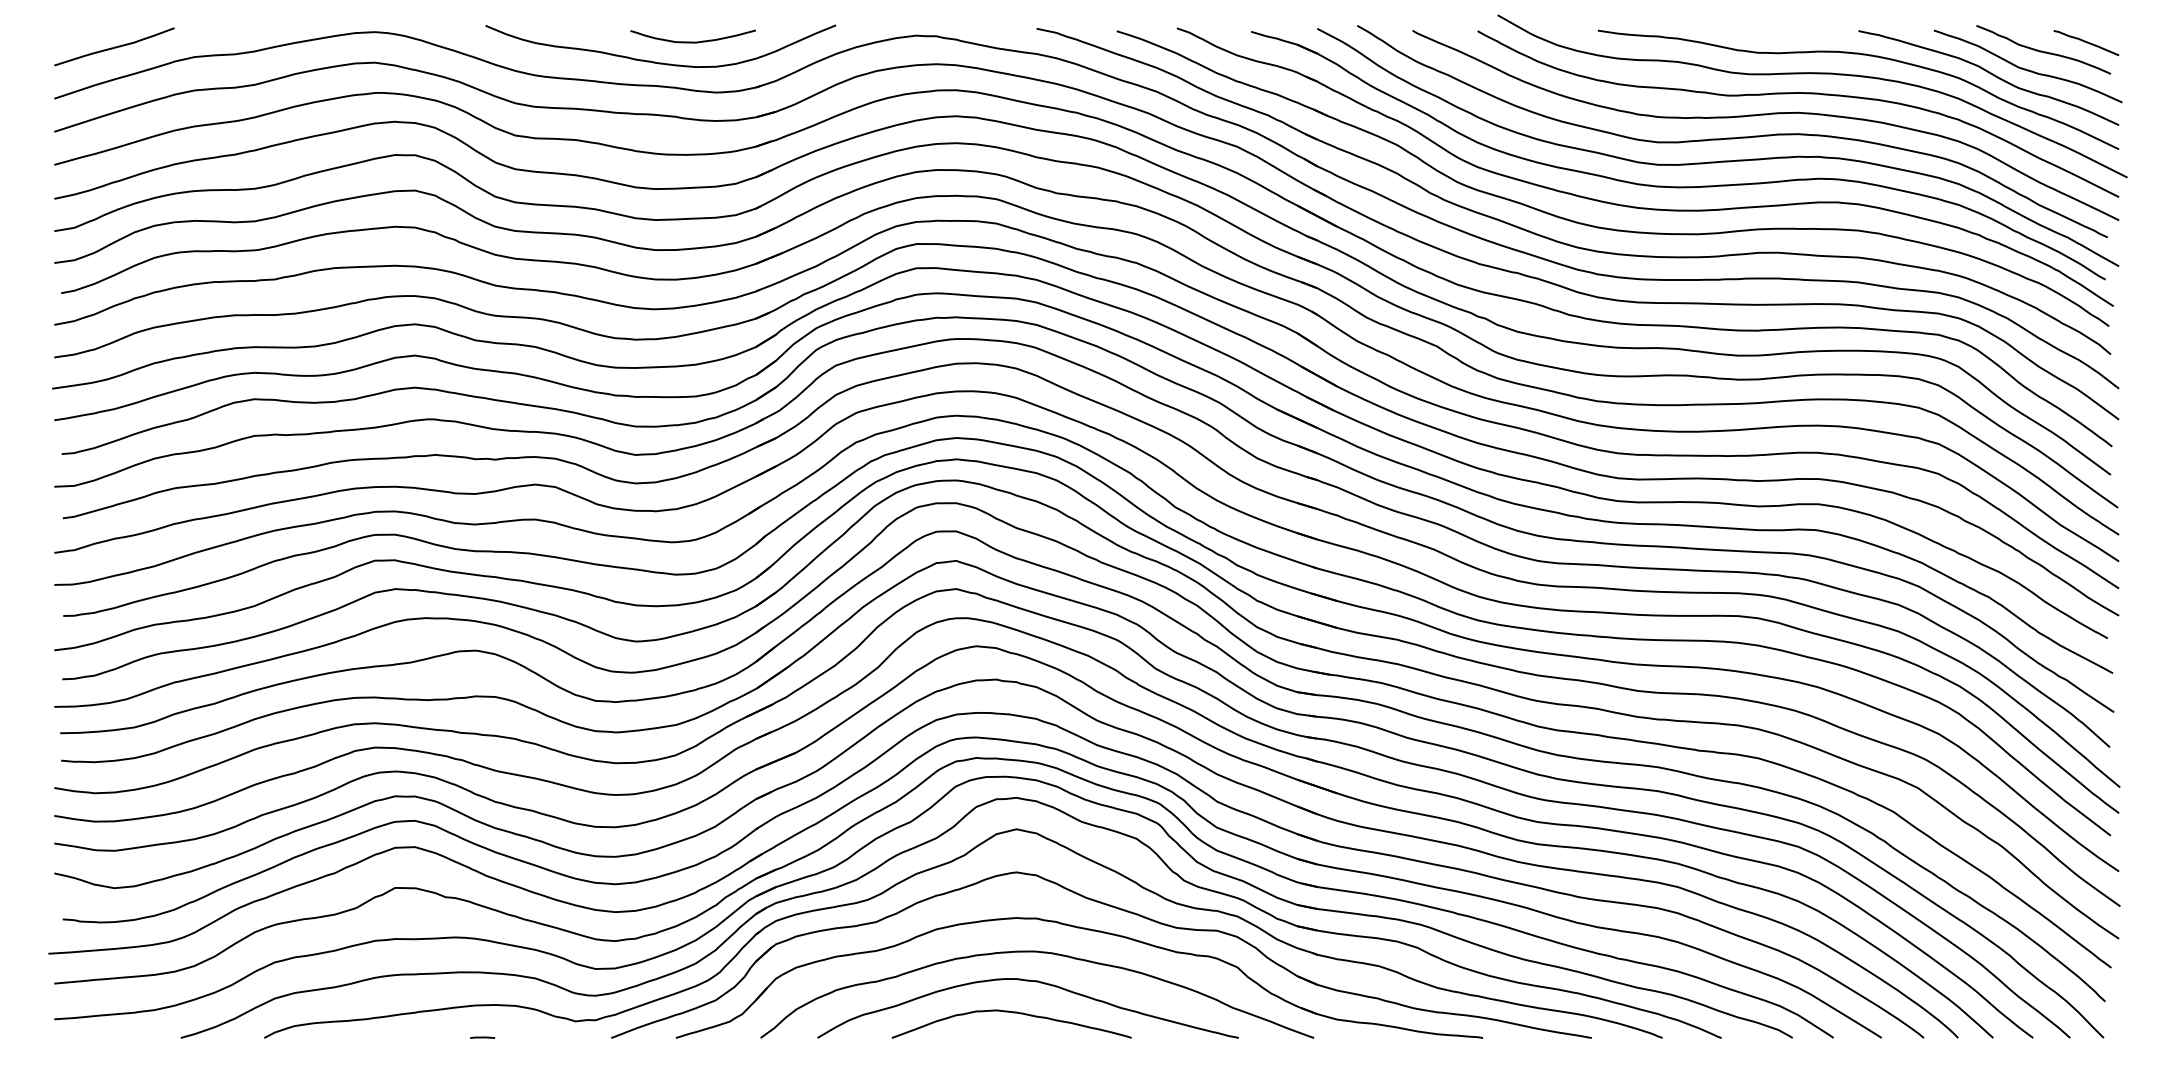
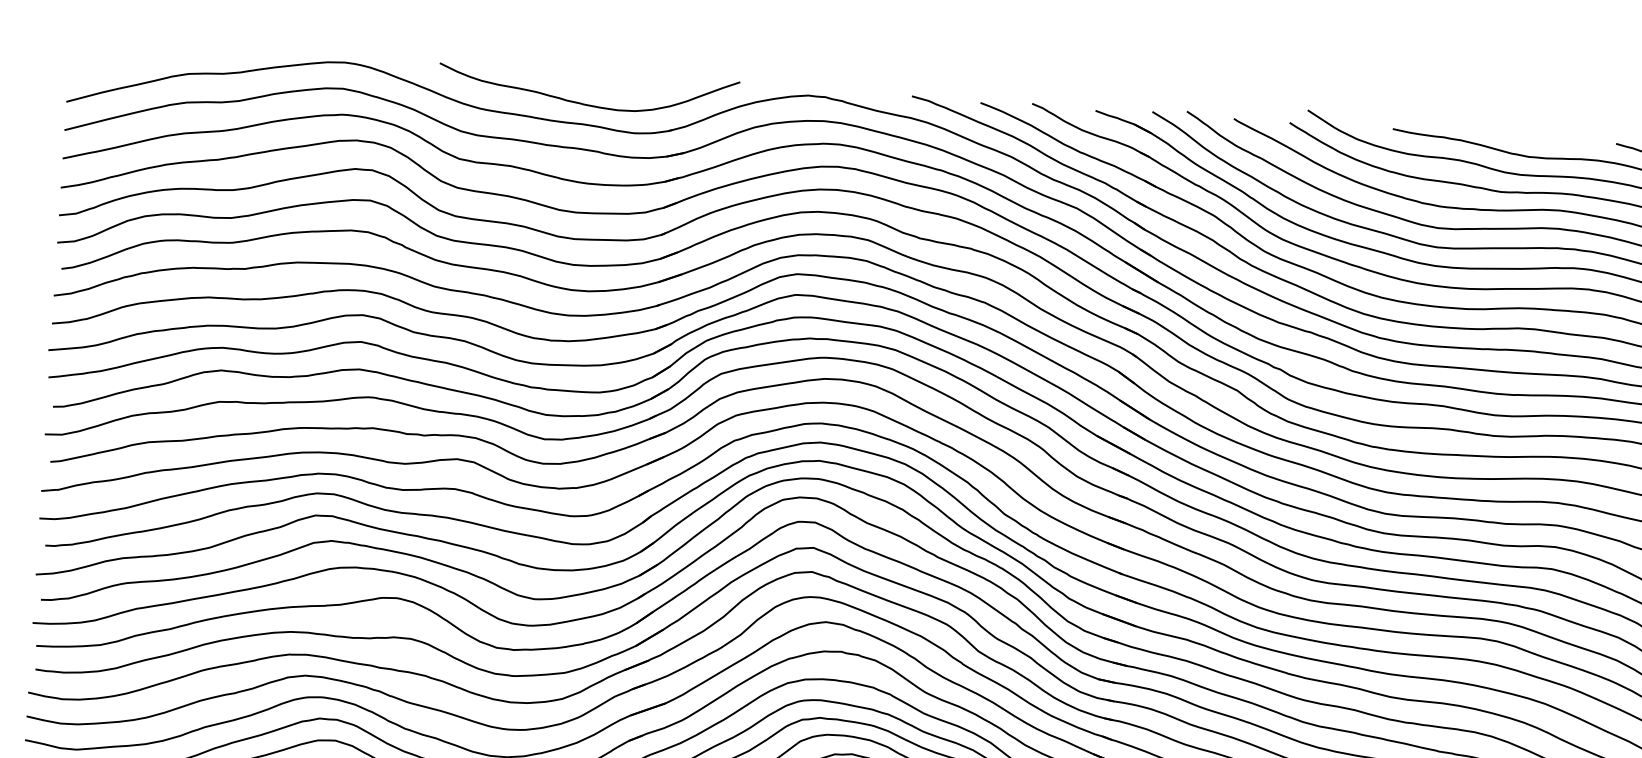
curve: (692, 41) -> (616, 88), removed
curve: (114, 46) -> (120, 60), removed

